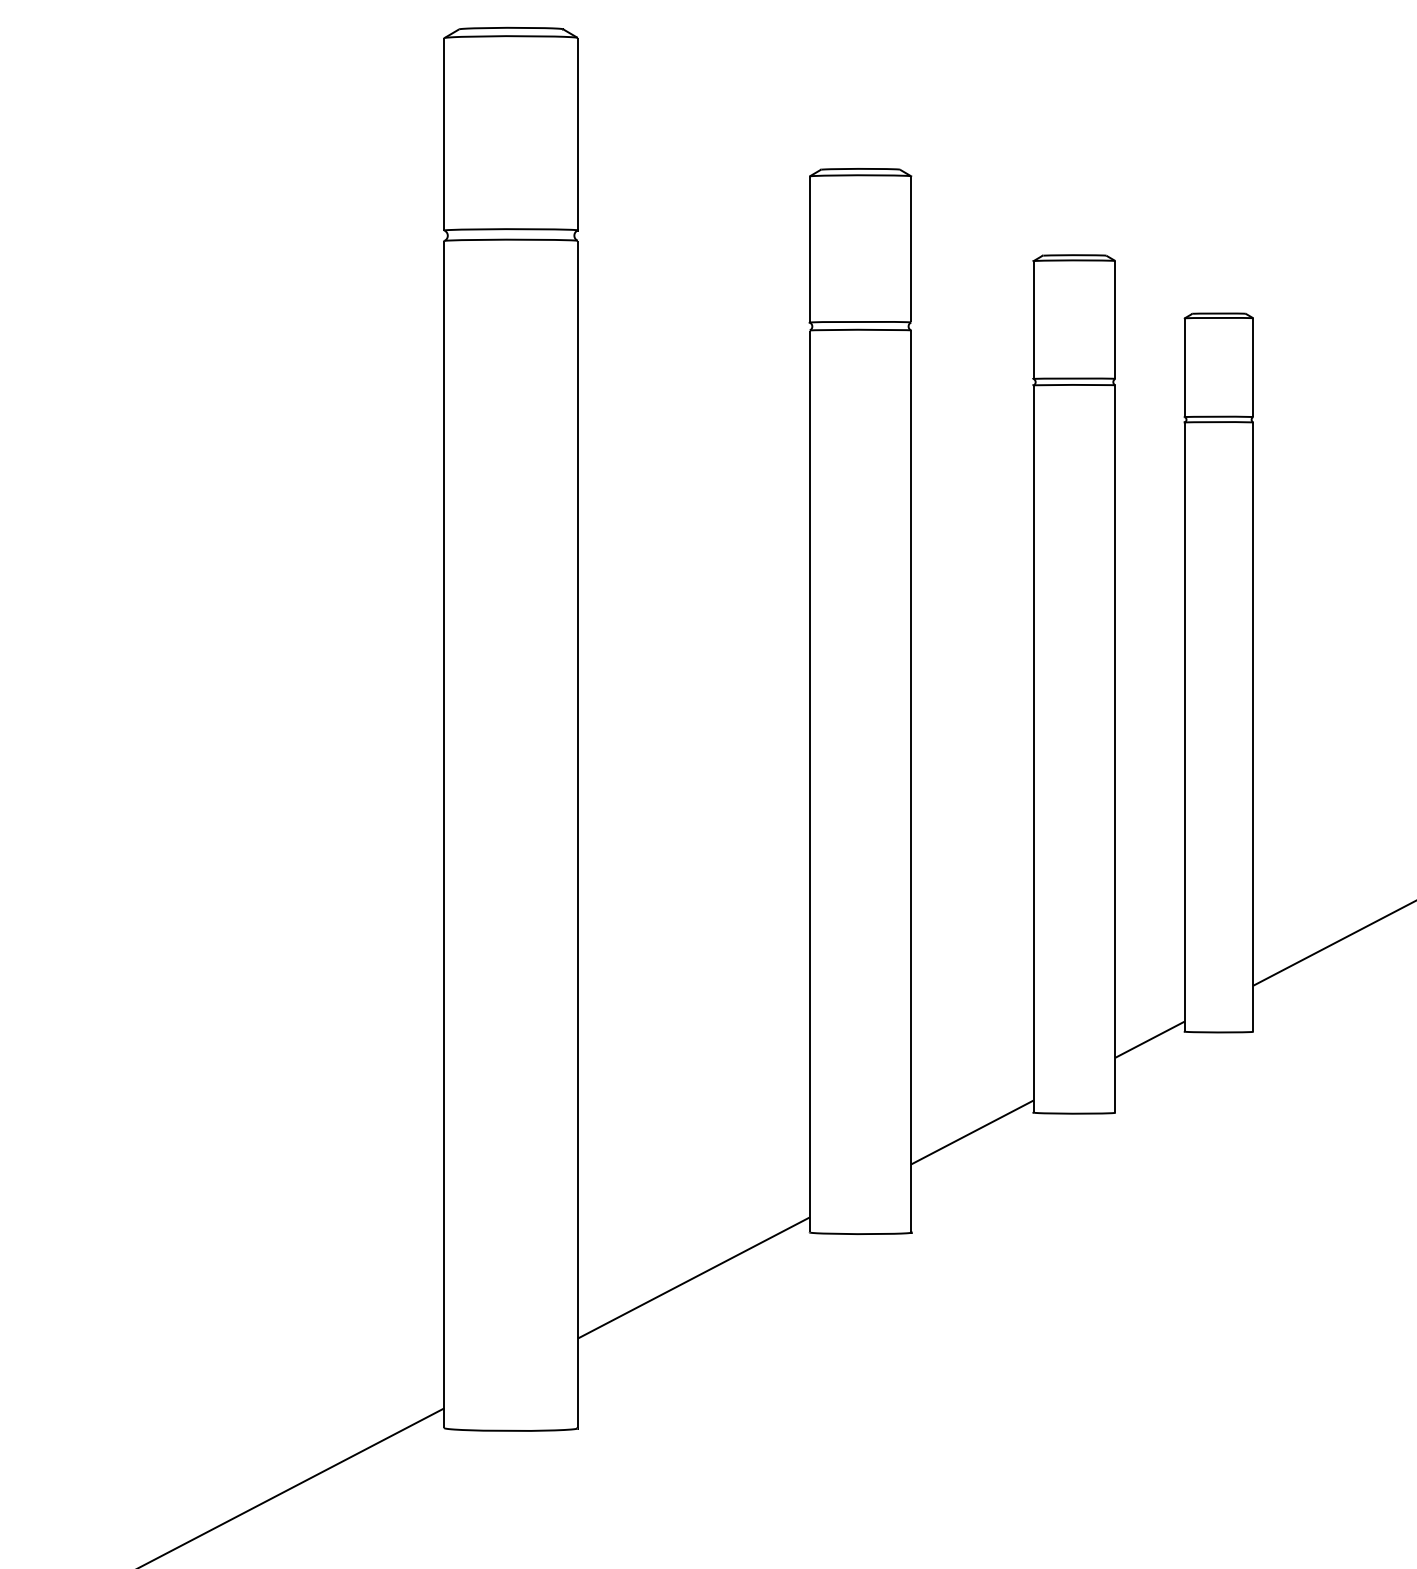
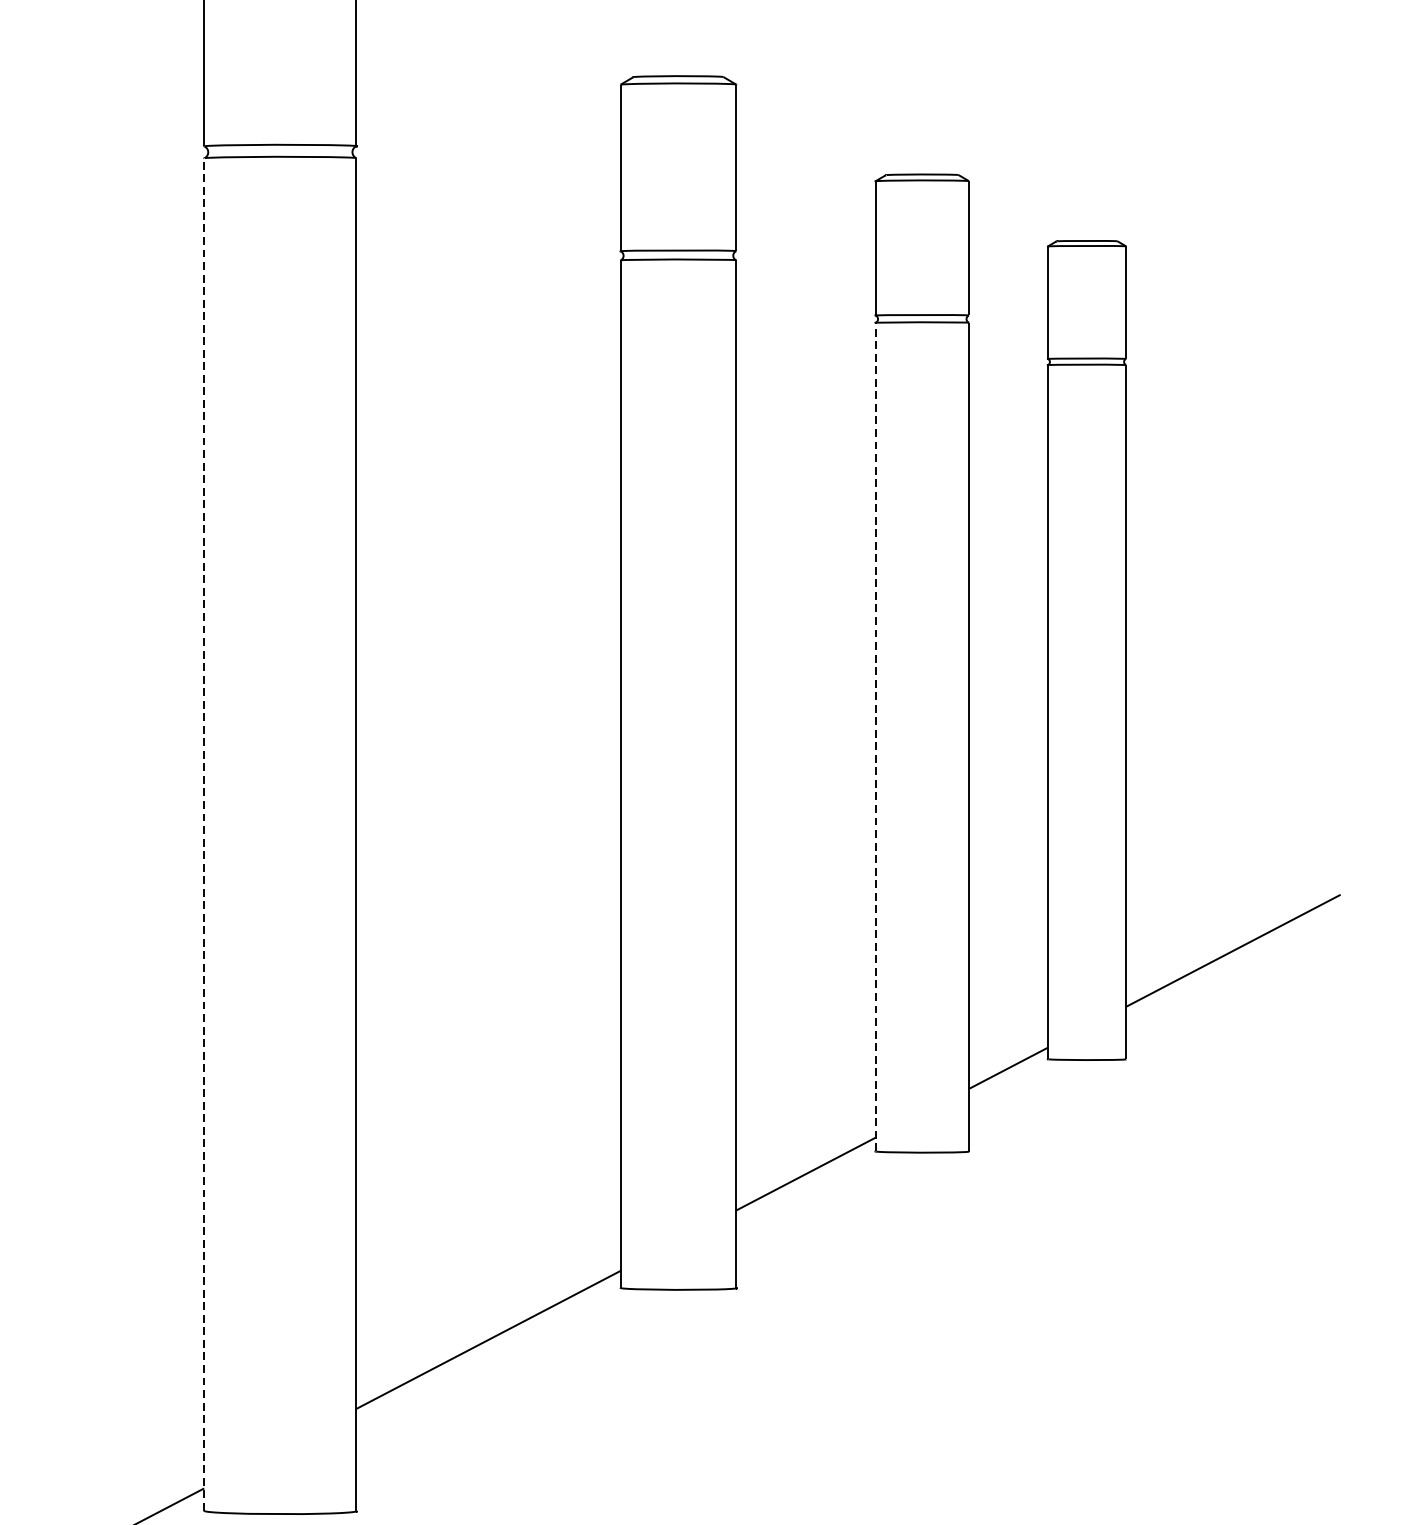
line: (1033, 749) -> (875, 737), solid -> dashed
line: (444, 834) -> (204, 834), solid -> dashed

